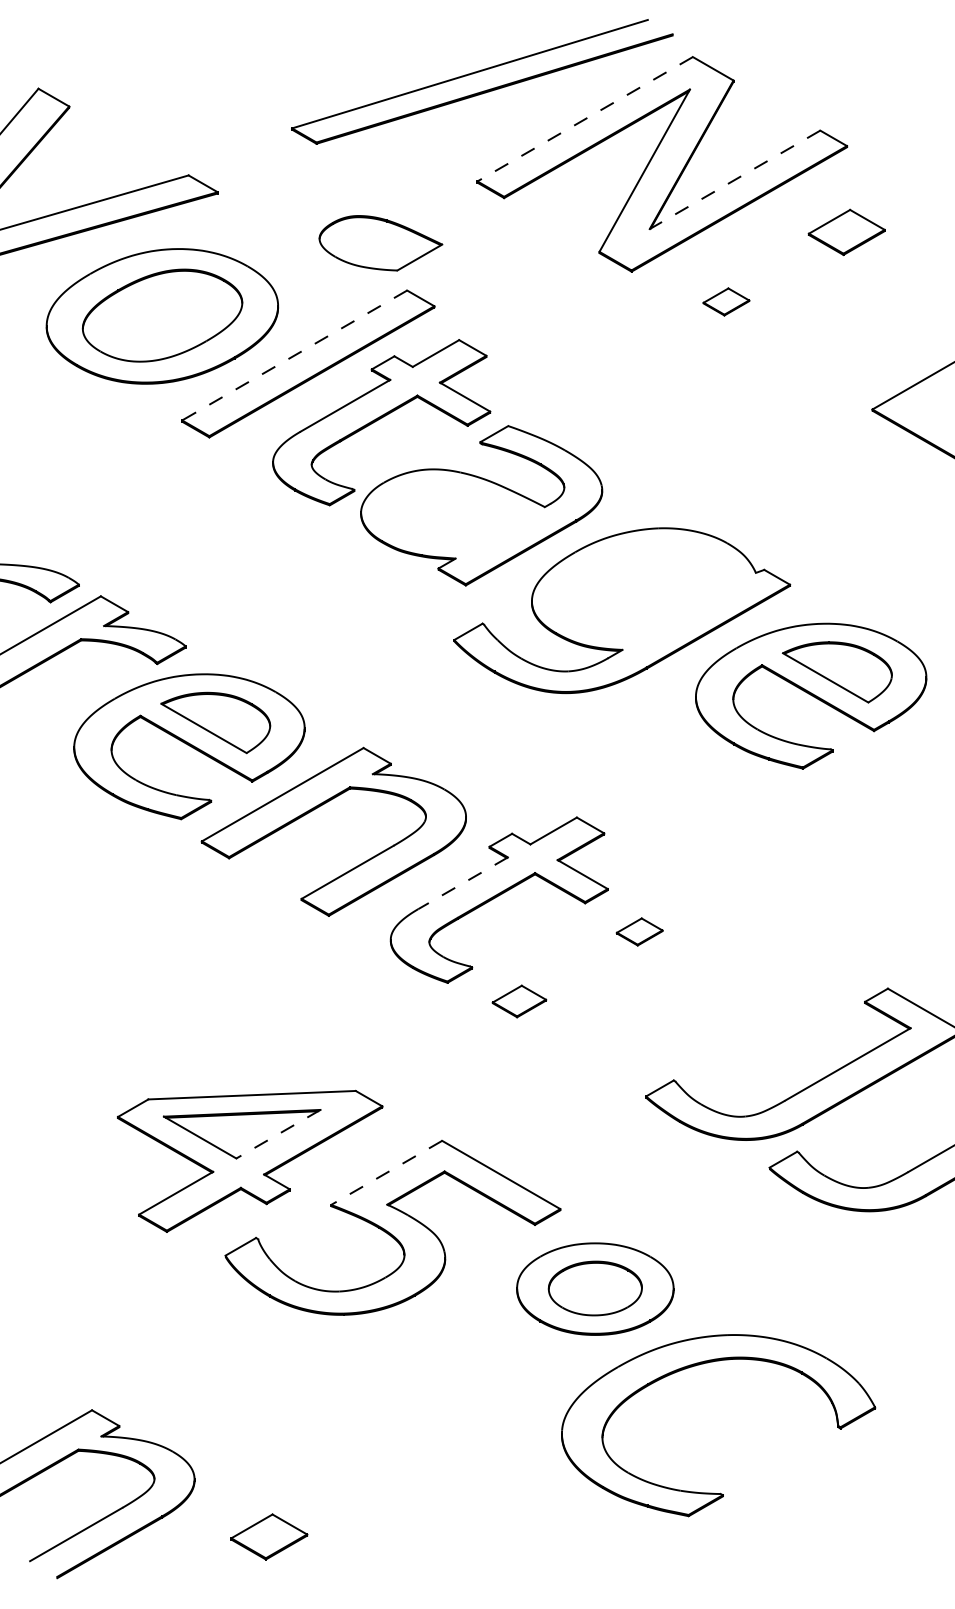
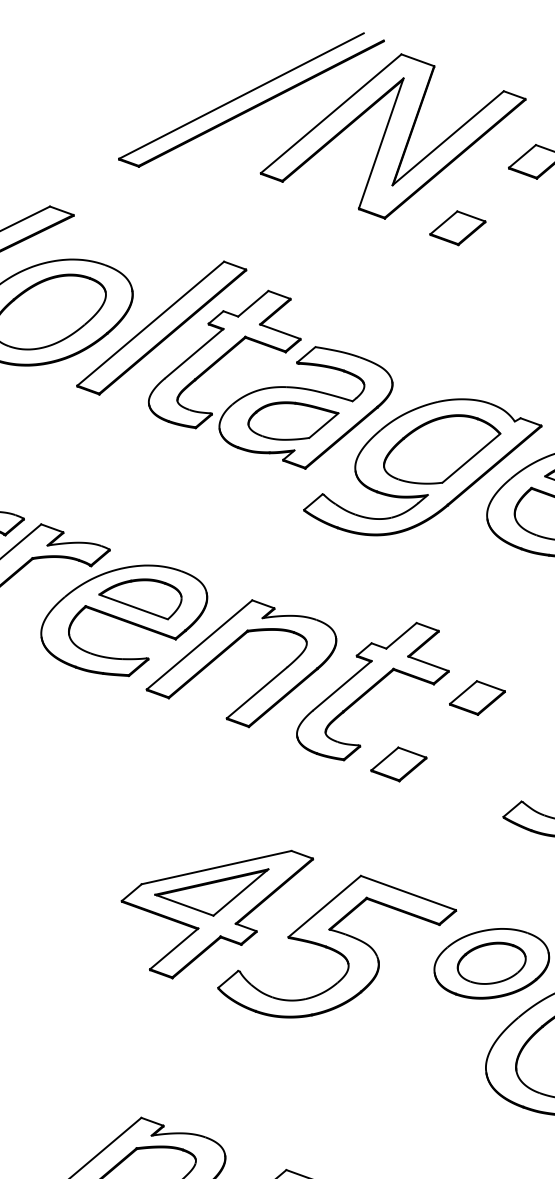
line: (584, 119) -> (330, 114), dashed -> solid
line: (734, 180) -> (447, 138), dashed -> solid
part: (380, 243) -> (293, 420), moved
part: (726, 301) -> (457, 227), size x1.67
line: (294, 355) -> (150, 323), dashed -> solid
part: (652, 592) -> (442, 449), added
line: (463, 883) -> (342, 685), dashed -> solid
part: (639, 931) -> (477, 697), size x1.67
part: (519, 1001) -> (398, 764), size x1.43
line: (278, 1134) -> (240, 892), dashed -> solid
line: (386, 1173) -> (324, 906), dashed -> solid

